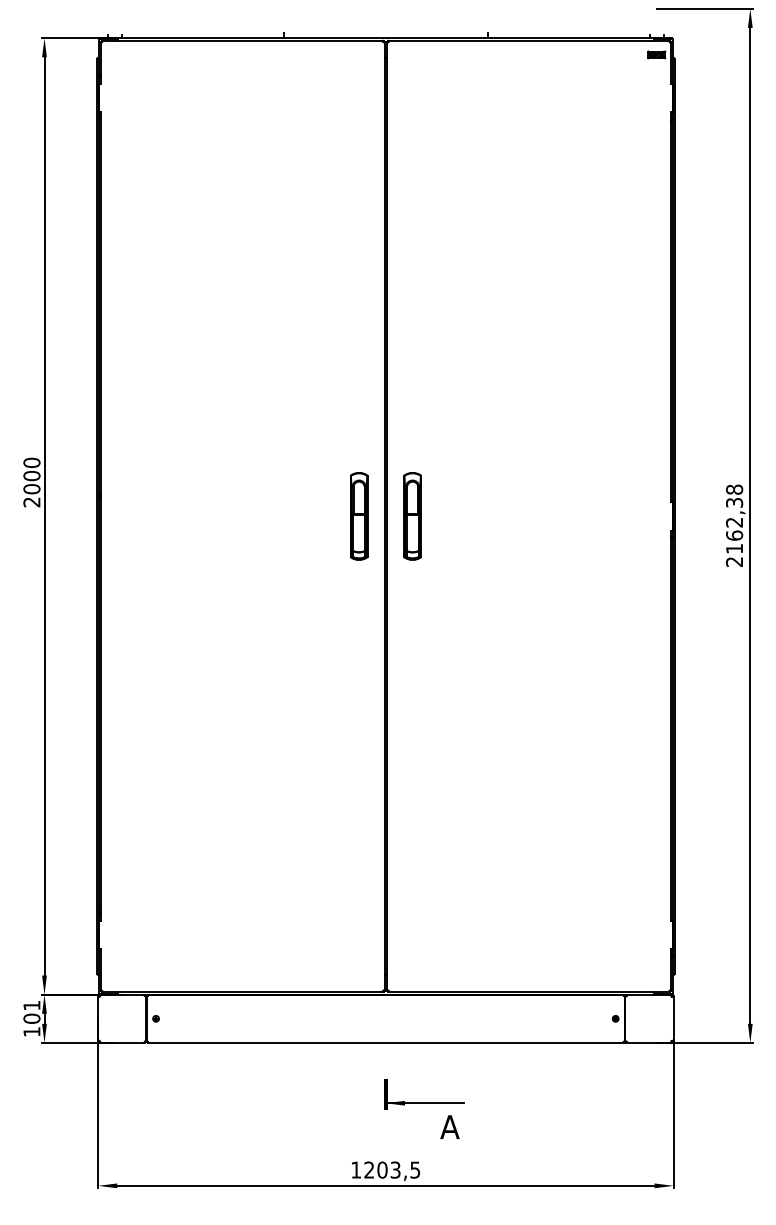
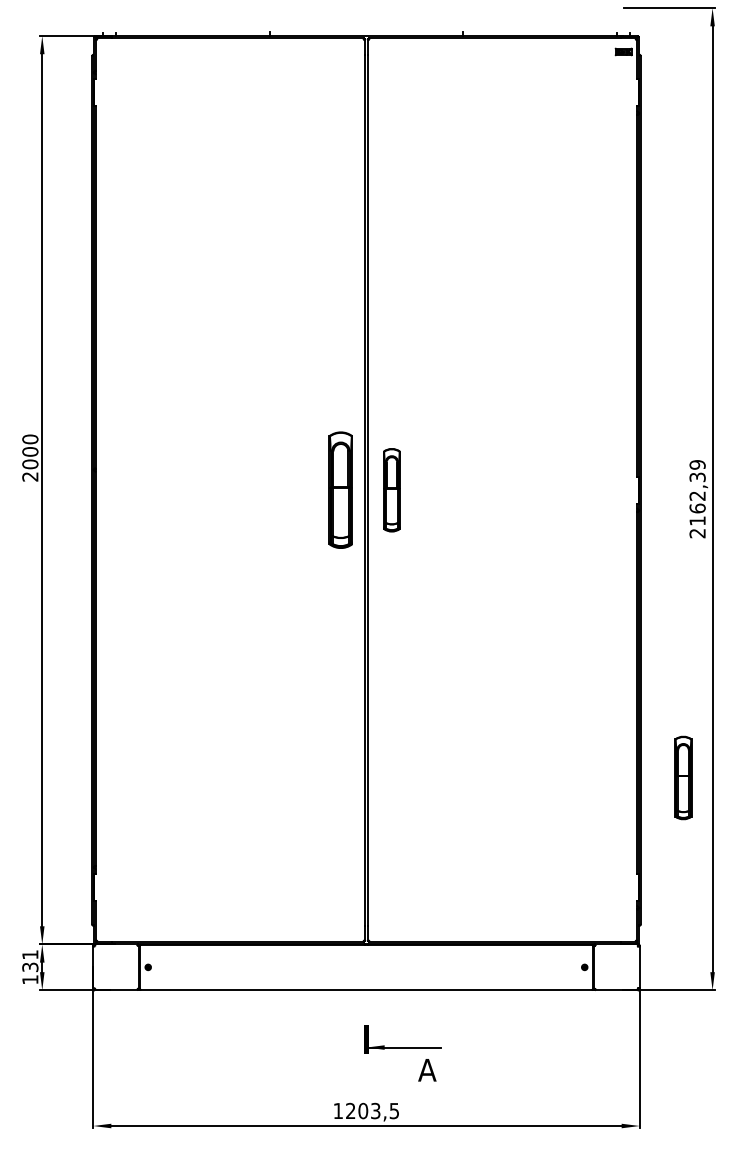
text: (734, 489) -> (697, 464), 2162,38 -> 2162,39
part: (359, 516) -> (341, 490), size x1.4
part: (719, 819) -> (683, 778), added
text: (31, 1018) -> (29, 967), 101 -> 131

